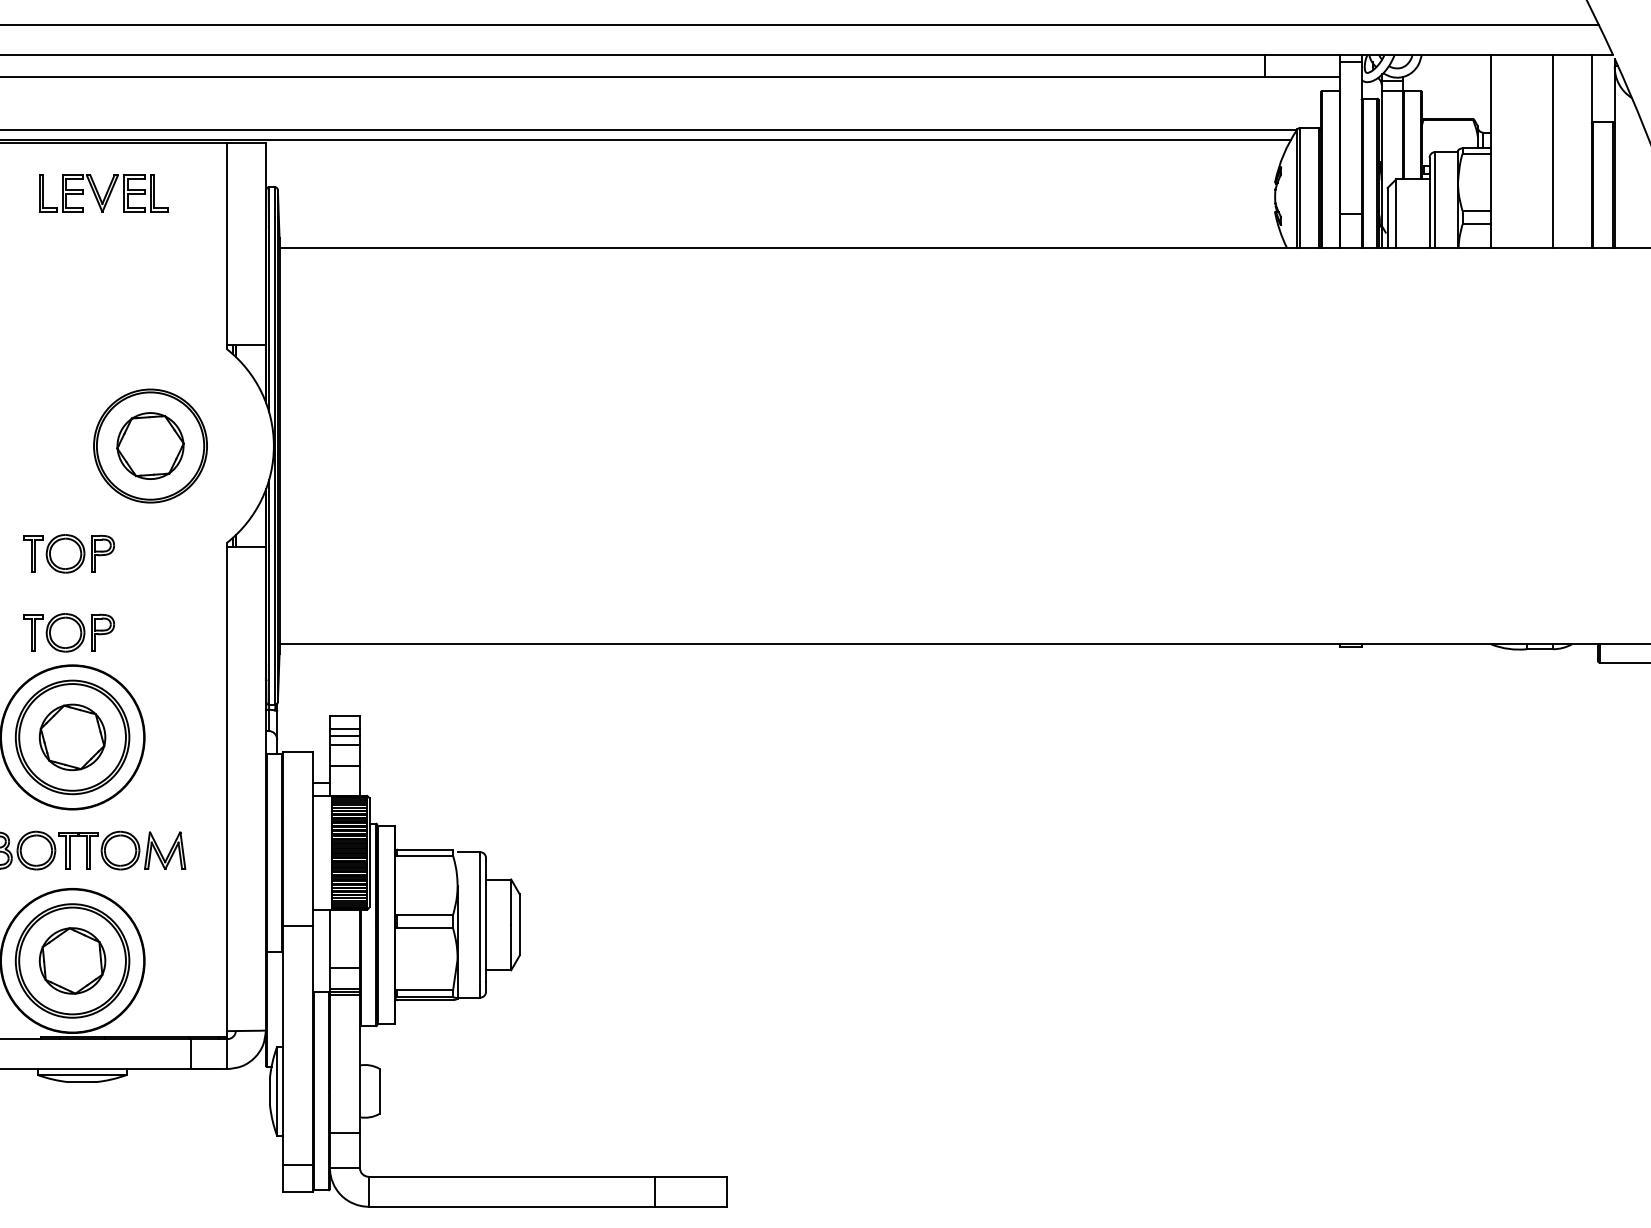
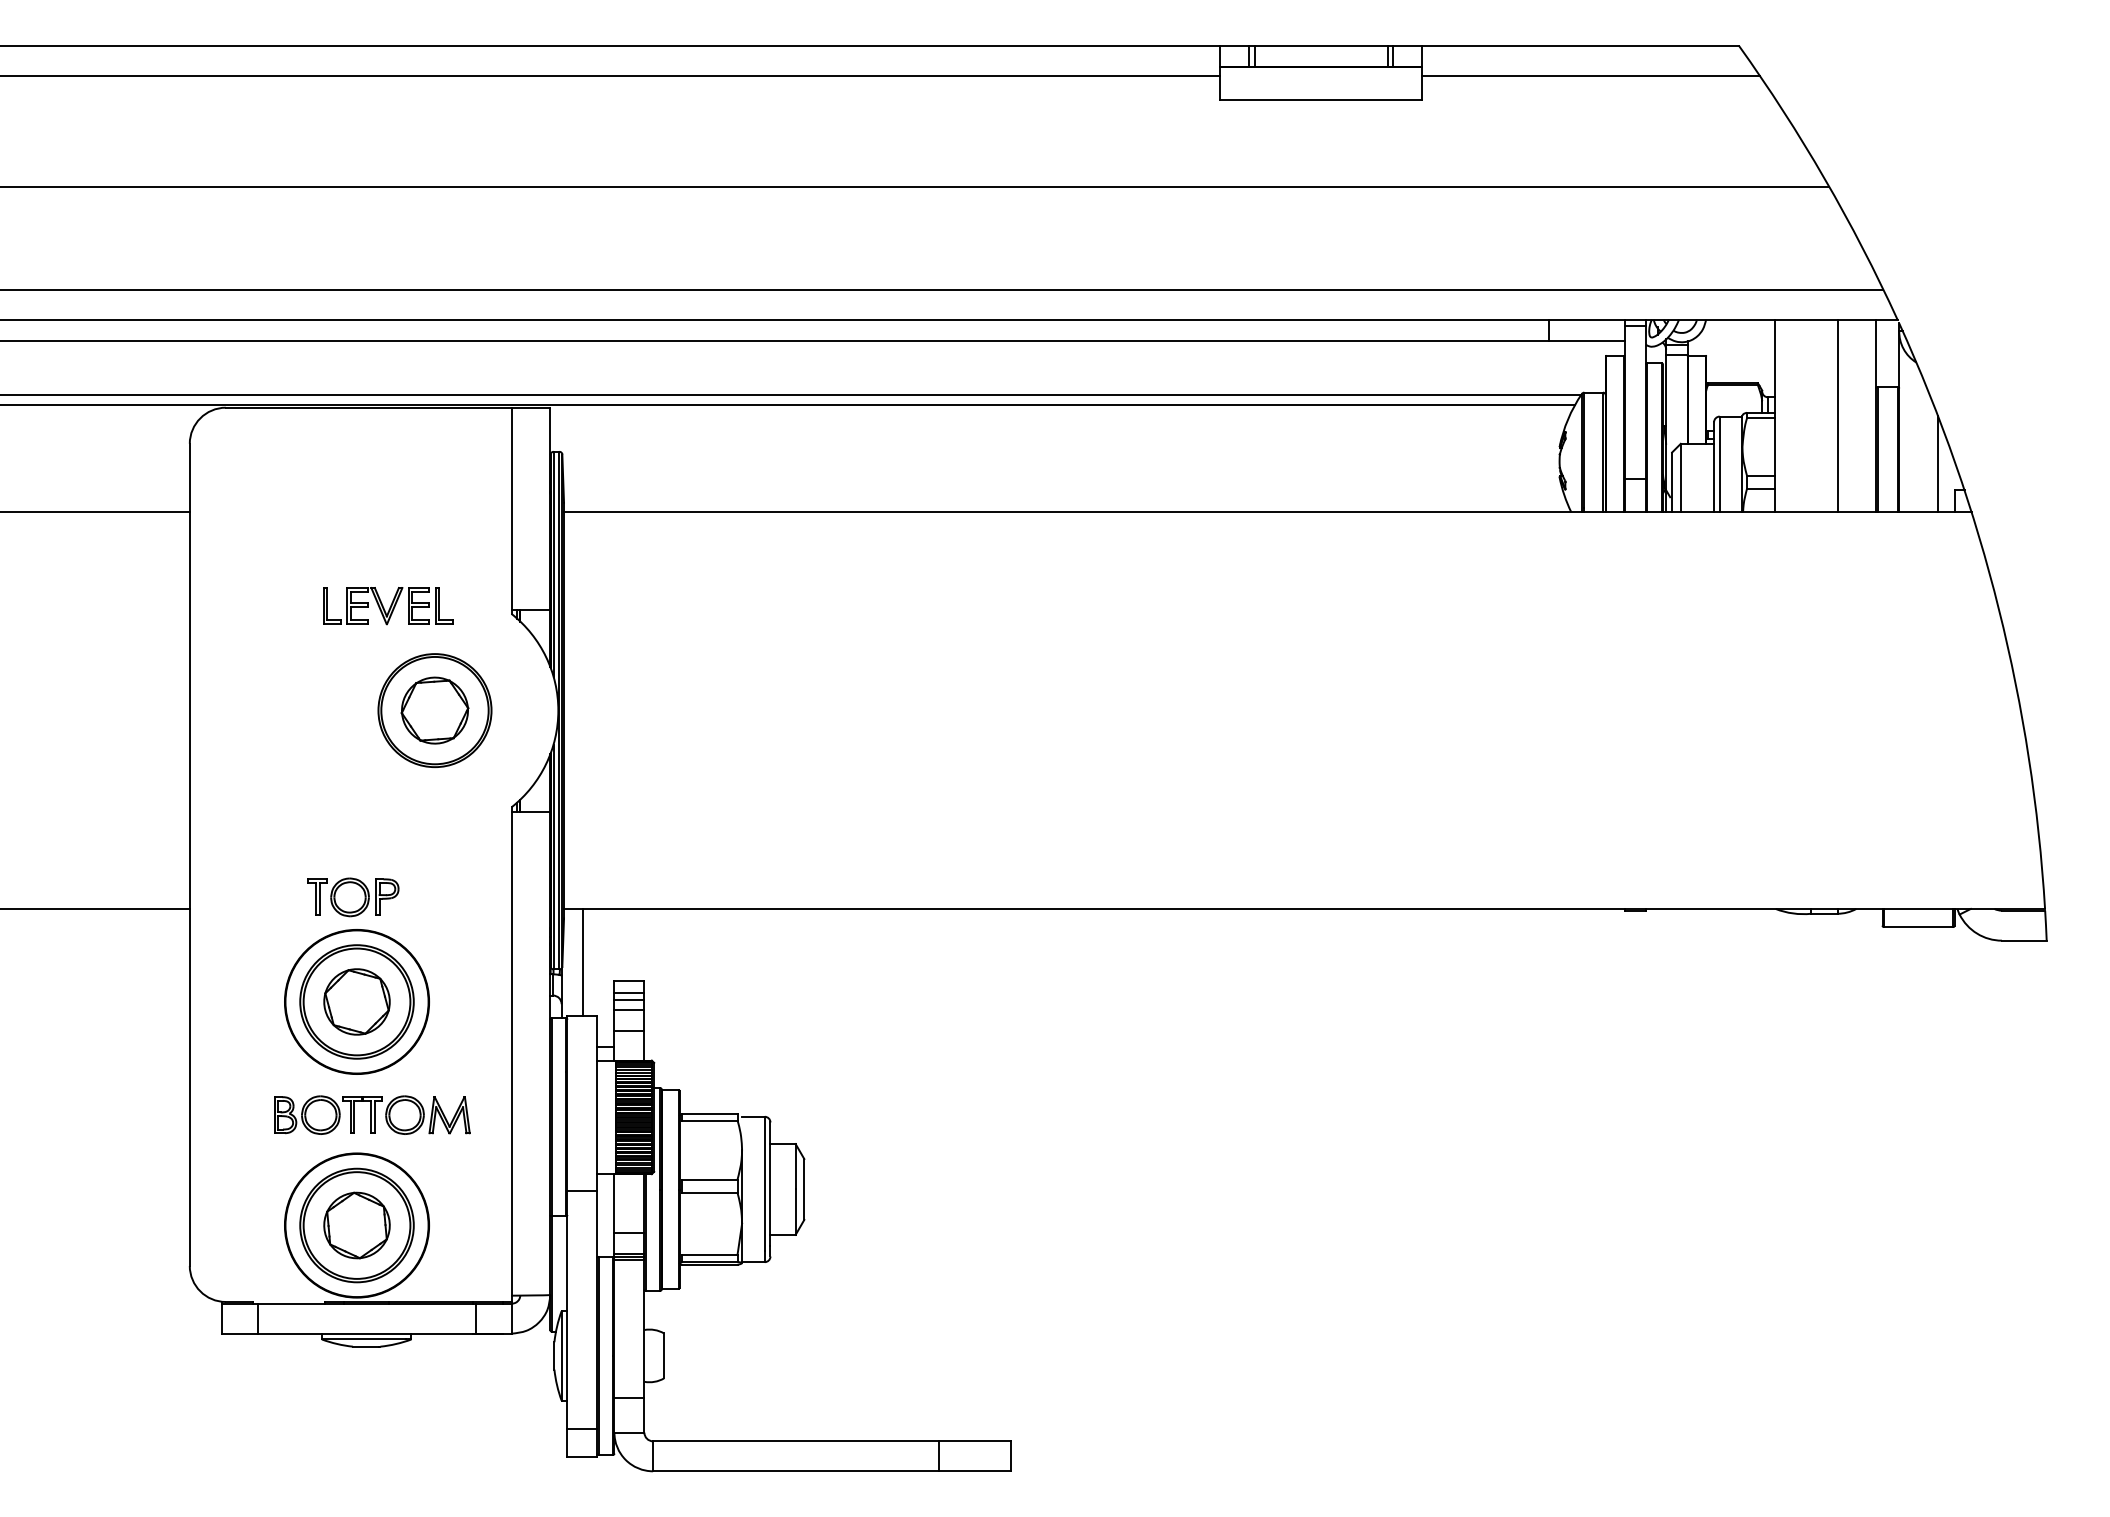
part: (104, 193) -> (388, 606), moved
part: (69, 553) -> (353, 818), removed
line: (298, 697) -> (582, 962), added

